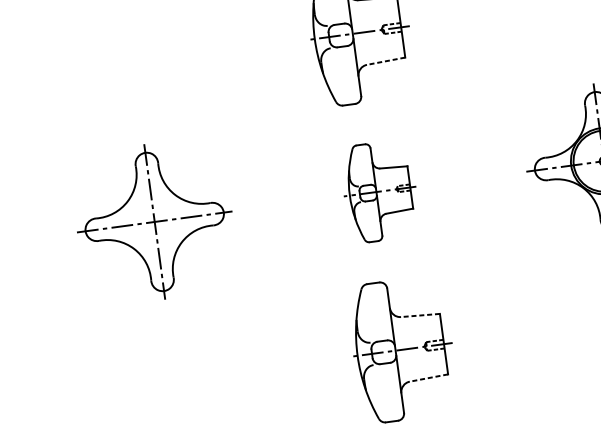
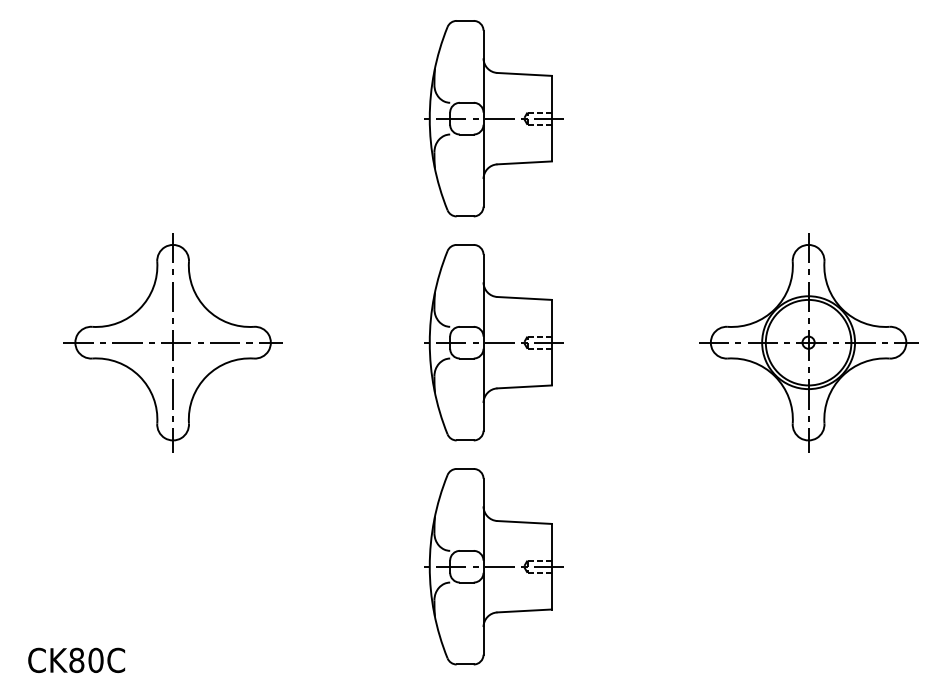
line: (385, 60) -> (524, 162), dashed -> solid
part: (381, 191) -> (493, 342), size x1.43
line: (420, 315) -> (524, 522), dashed -> solid
line: (428, 377) -> (524, 610), dashed -> solid

